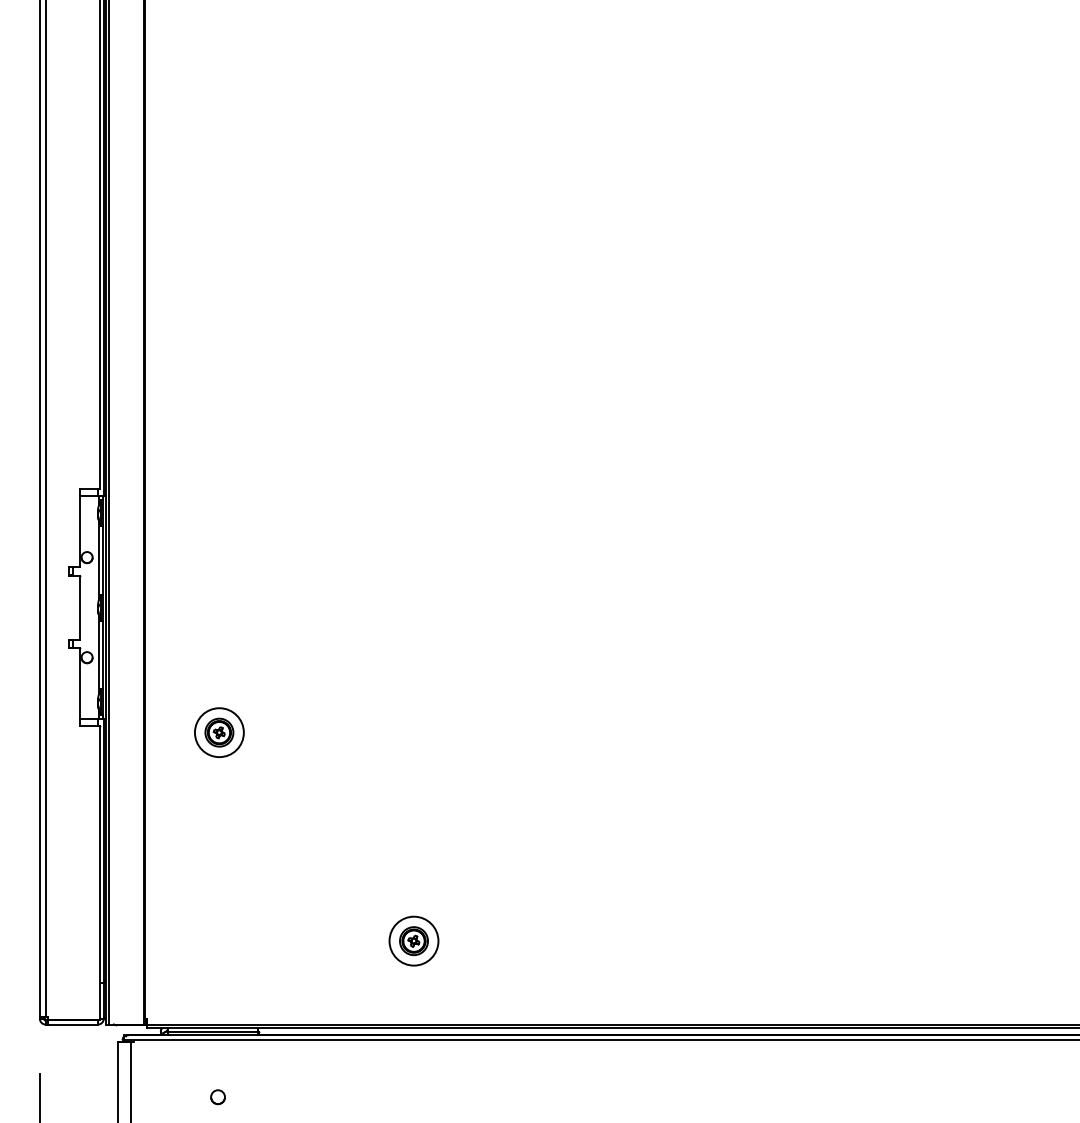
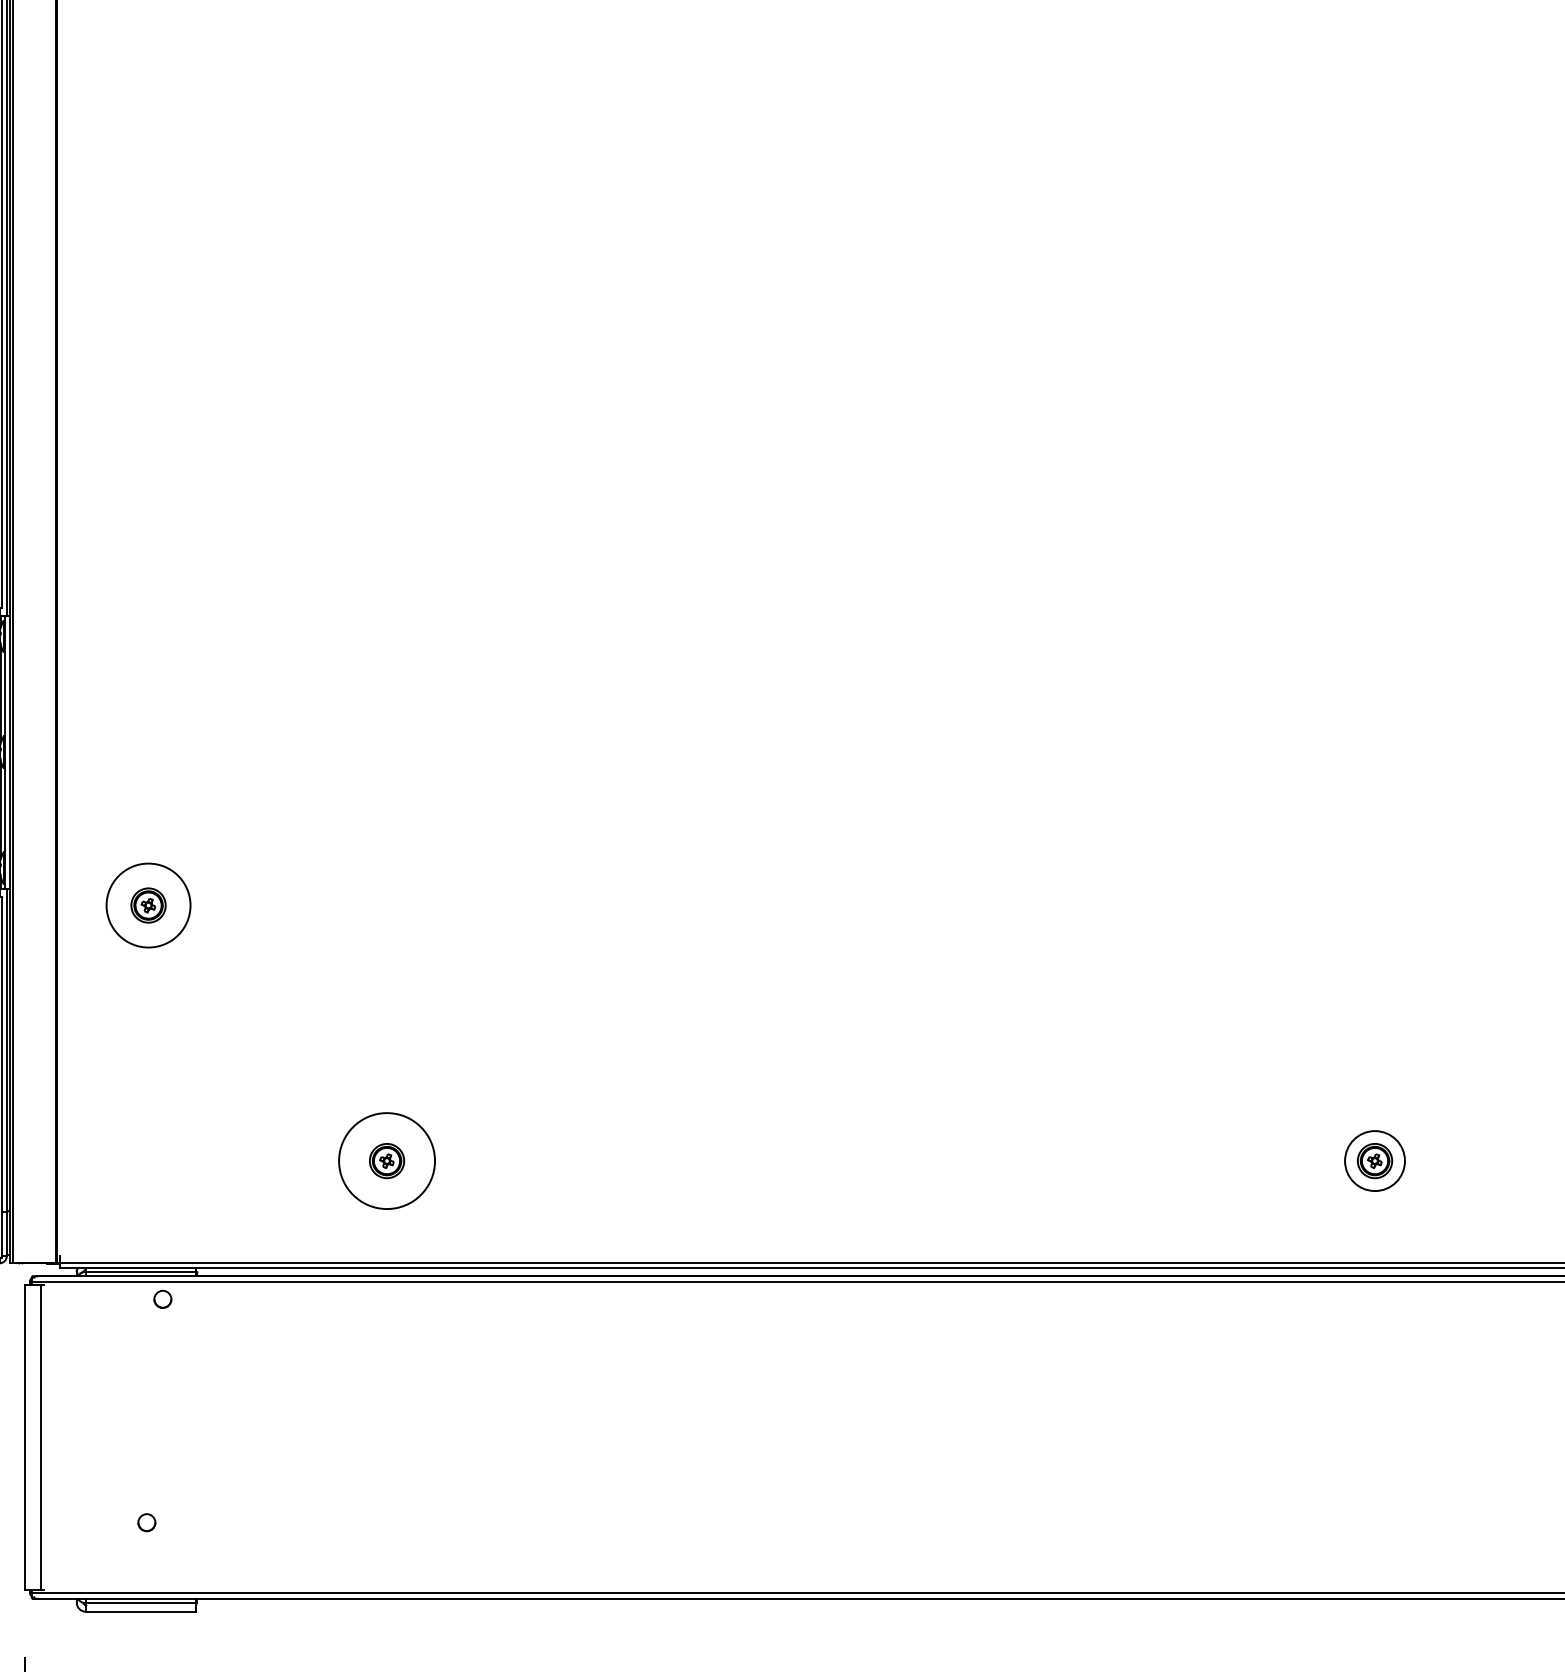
circle: (219, 732) -> (148, 905), size x1.4
circle: (414, 941) -> (387, 1161), size x1.6
circle: (217, 1097) -> (162, 1299), moved

